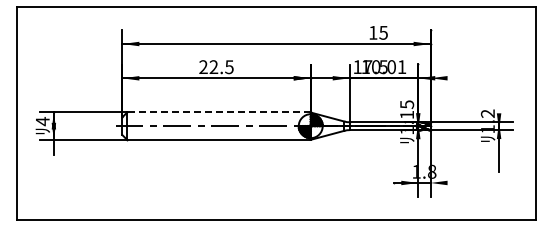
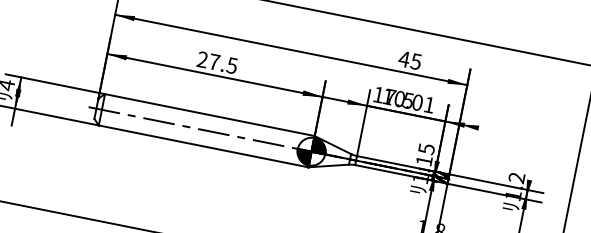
text: (372, 32) -> (403, 58), 15 -> 45
text: (213, 66) -> (214, 61), 22.5 -> 27.5
line: (218, 112) -> (209, 114), dashed -> solid

